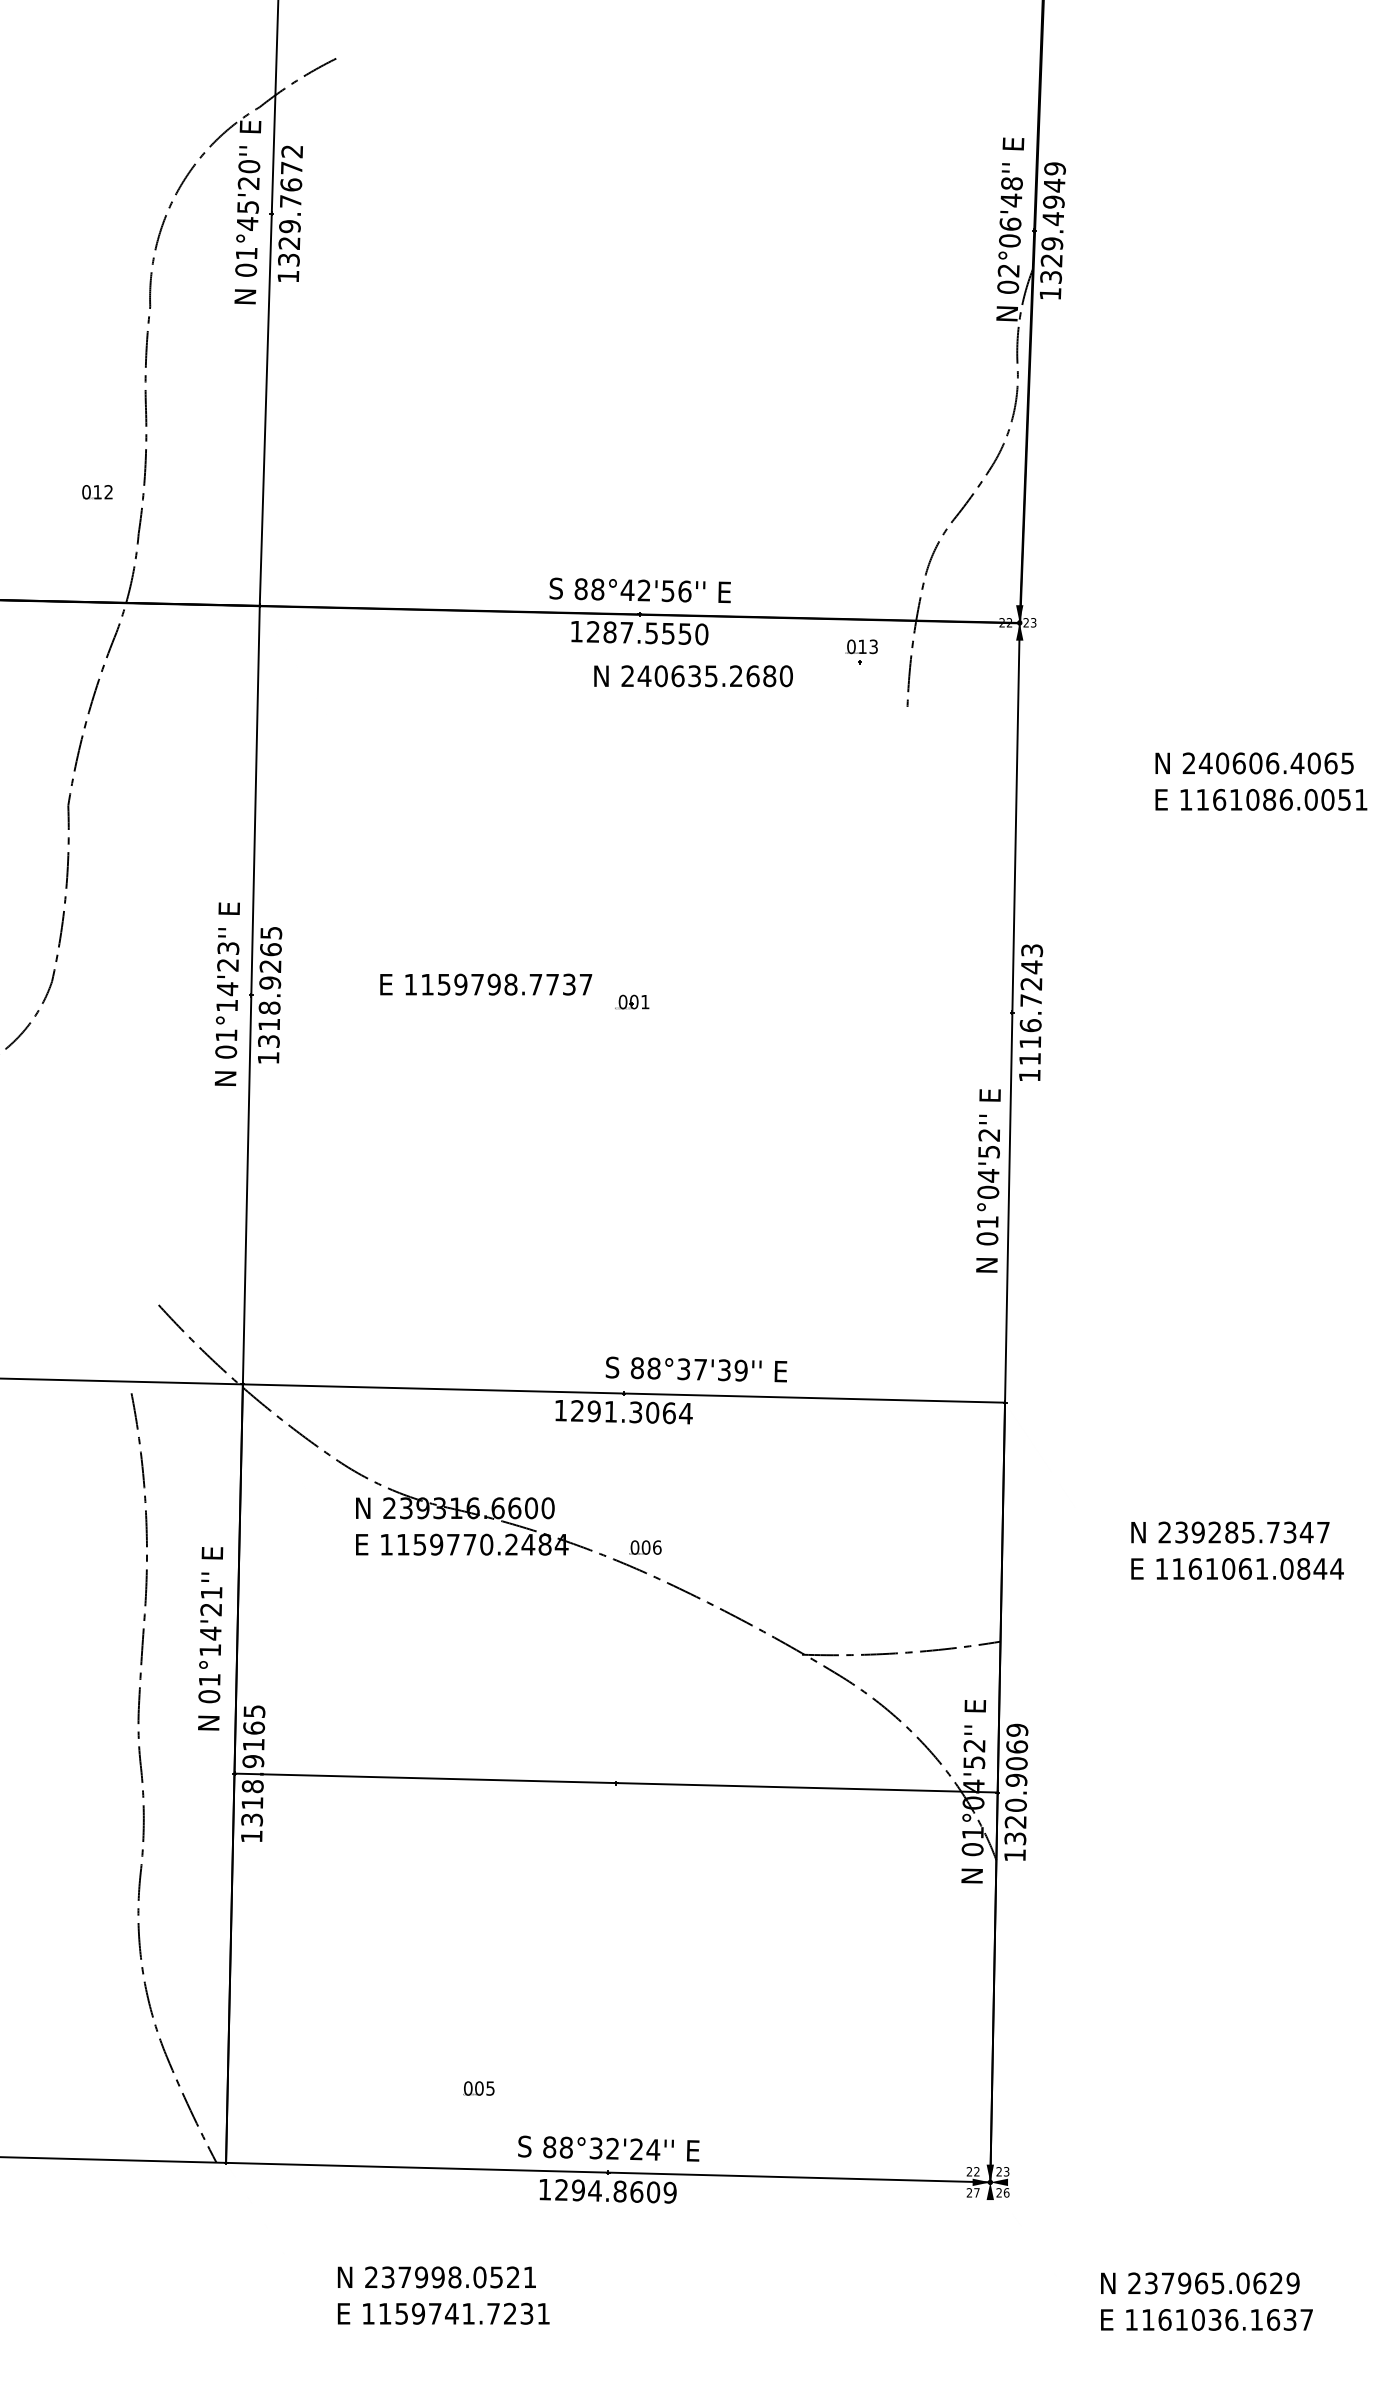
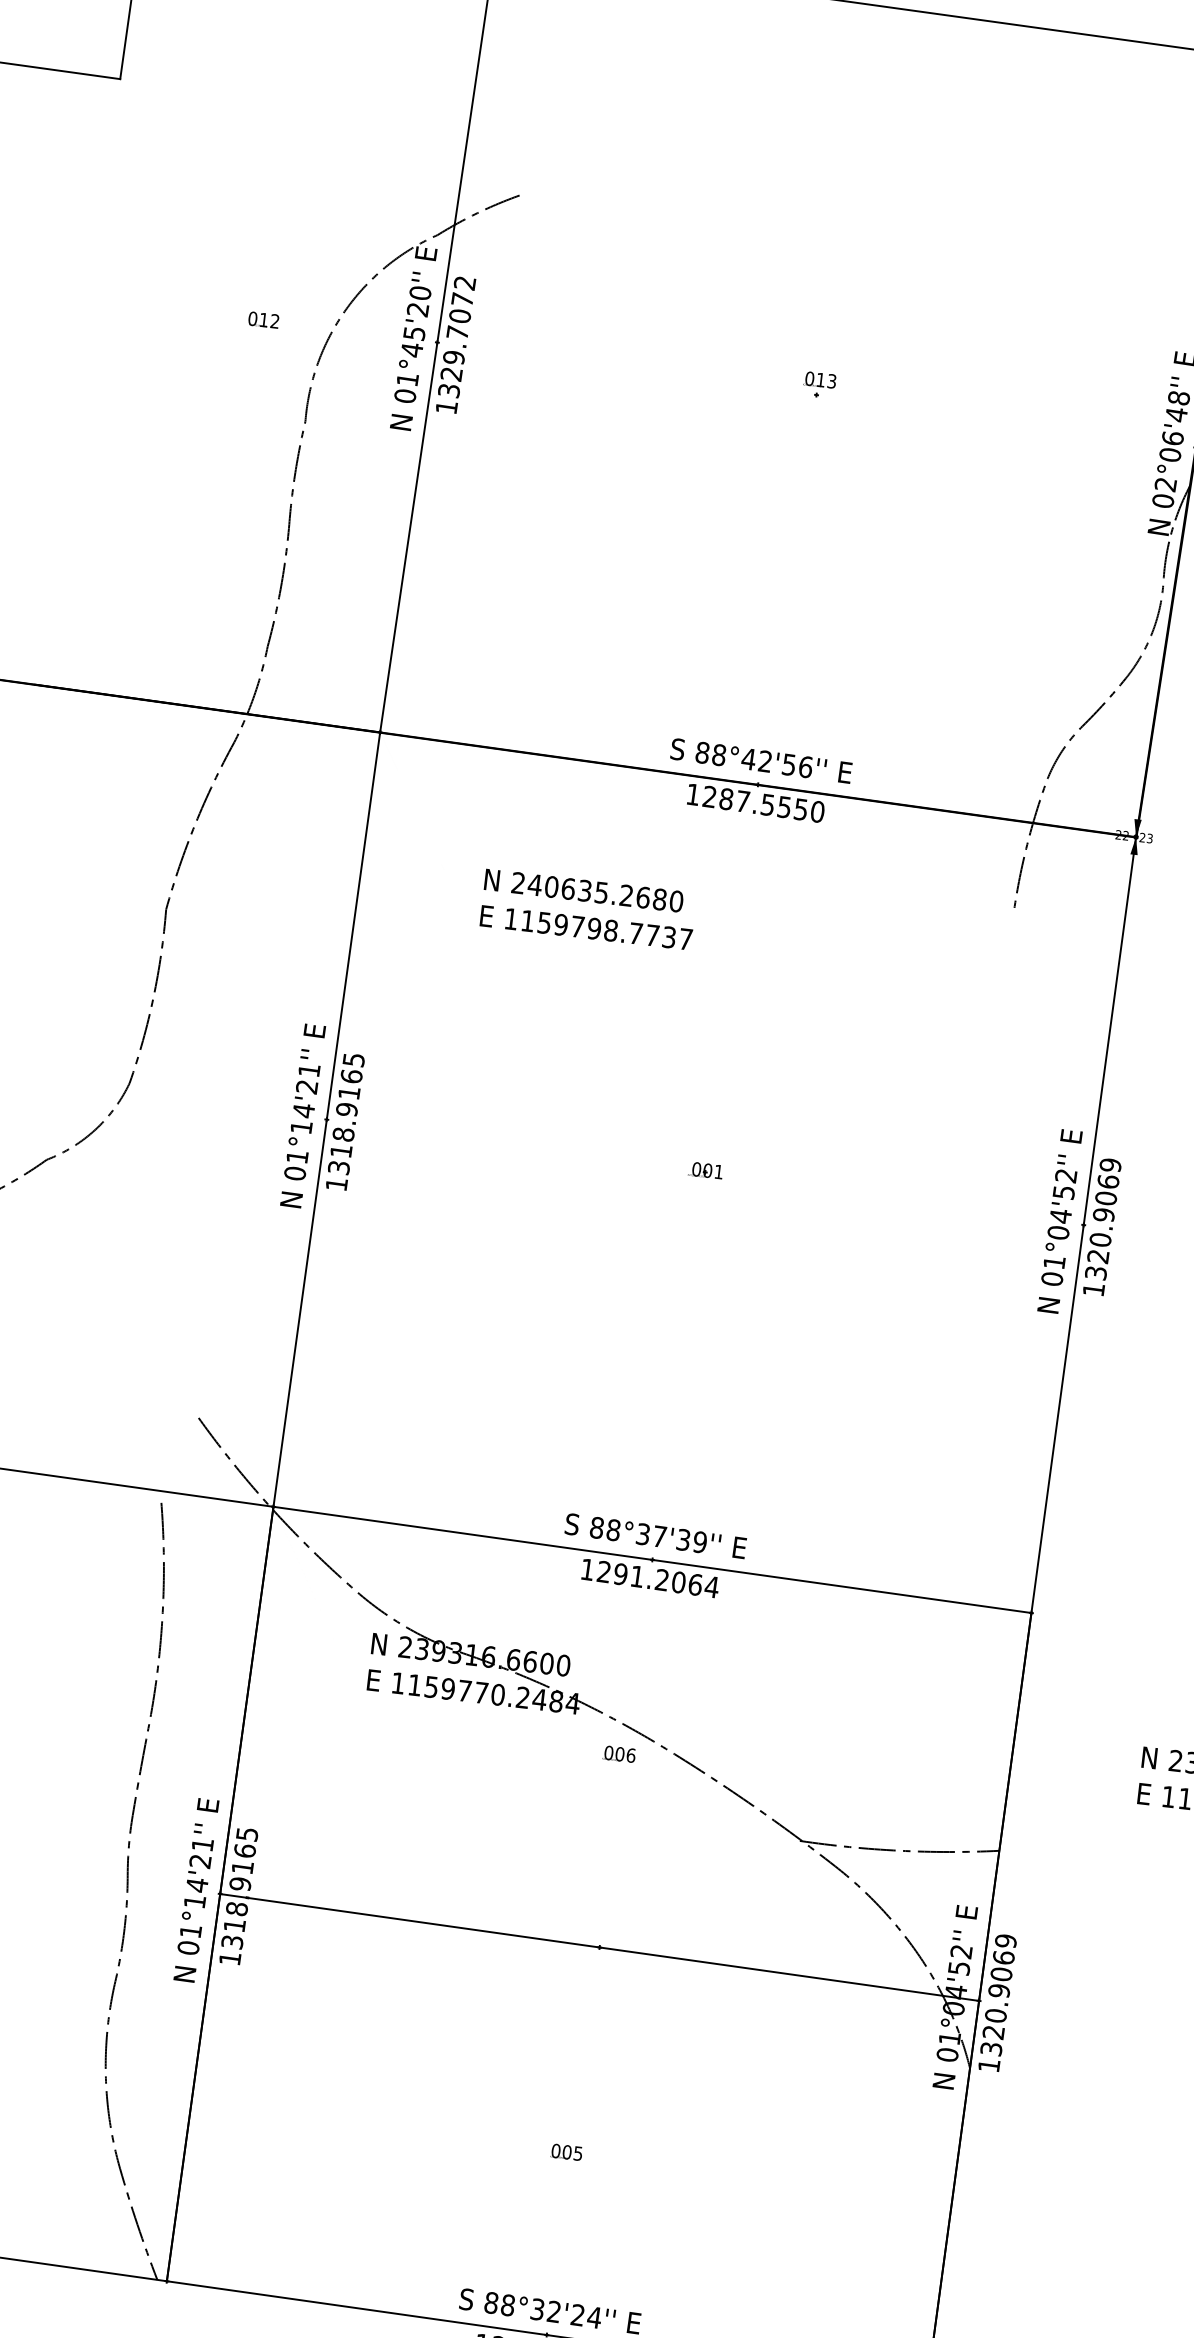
text: (291, 184) -> (460, 315), 1329.7672 -> 1329.7072
text: (97, 492) -> (263, 320), moved
part: (861, 651) -> (819, 384), moved
text: (693, 676) -> (583, 891), moved
text: (228, 948) -> (309, 1070), 01°14'23'' -> 01°14'21''
text: (269, 966) -> (348, 1093), 1318.9265 -> 1318.9165
text: (486, 984) -> (586, 927), moved
text: (1030, 1004) -> (1102, 1218), 1116.7243 -> 1320.9069
text: (988, 1180) -> (1060, 1221), moved
text: (696, 1369) -> (655, 1536), moved
text: (635, 1412) -> (661, 1580), 1291.3064 -> 1291.2064
text: (645, 1547) -> (619, 1754), moved
text: (210, 1638) -> (196, 1890), moved
text: (478, 2088) -> (566, 2152), moved

